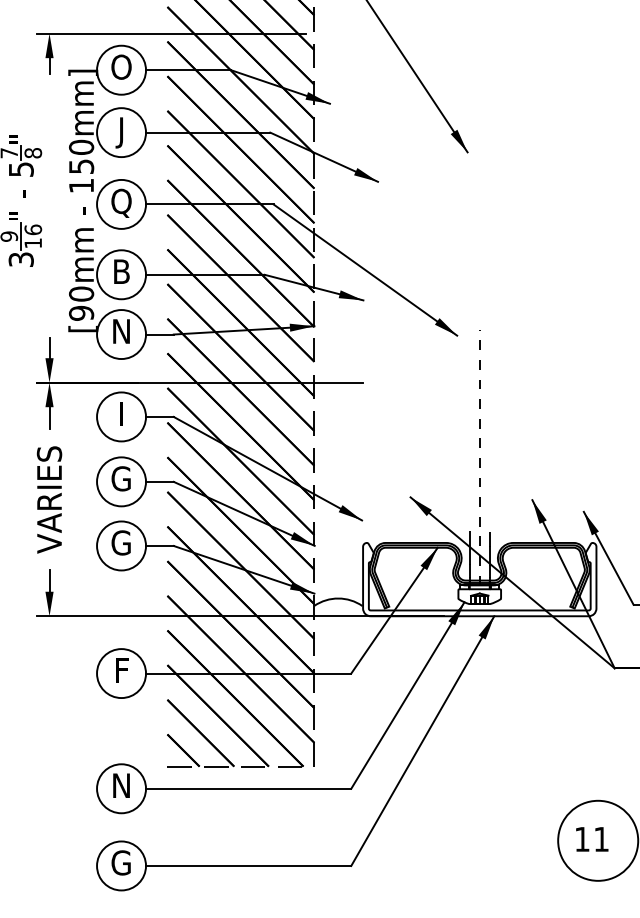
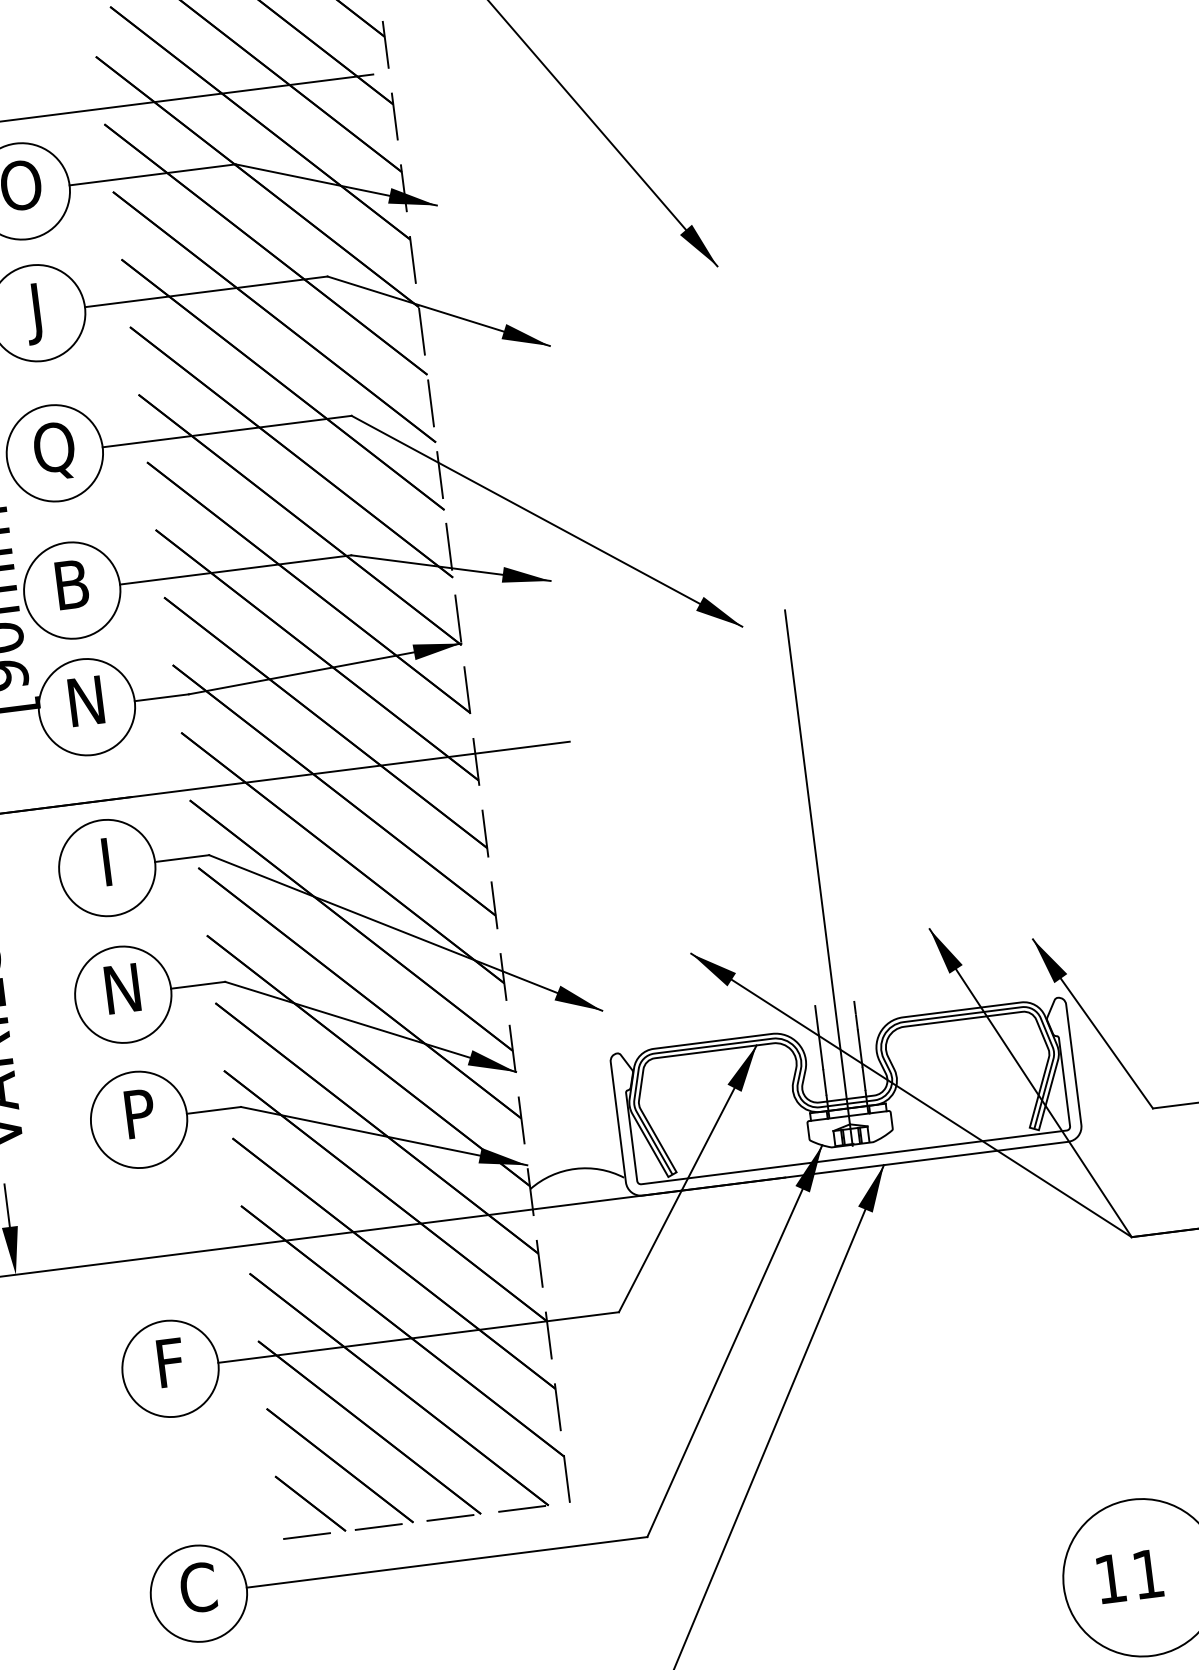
line: (479, 467) -> (818, 878), dashed -> solid
text: (120, 478) -> (120, 988), G -> N
text: (120, 542) -> (136, 1113), G -> P
text: (121, 785) -> (198, 1587), N -> C

